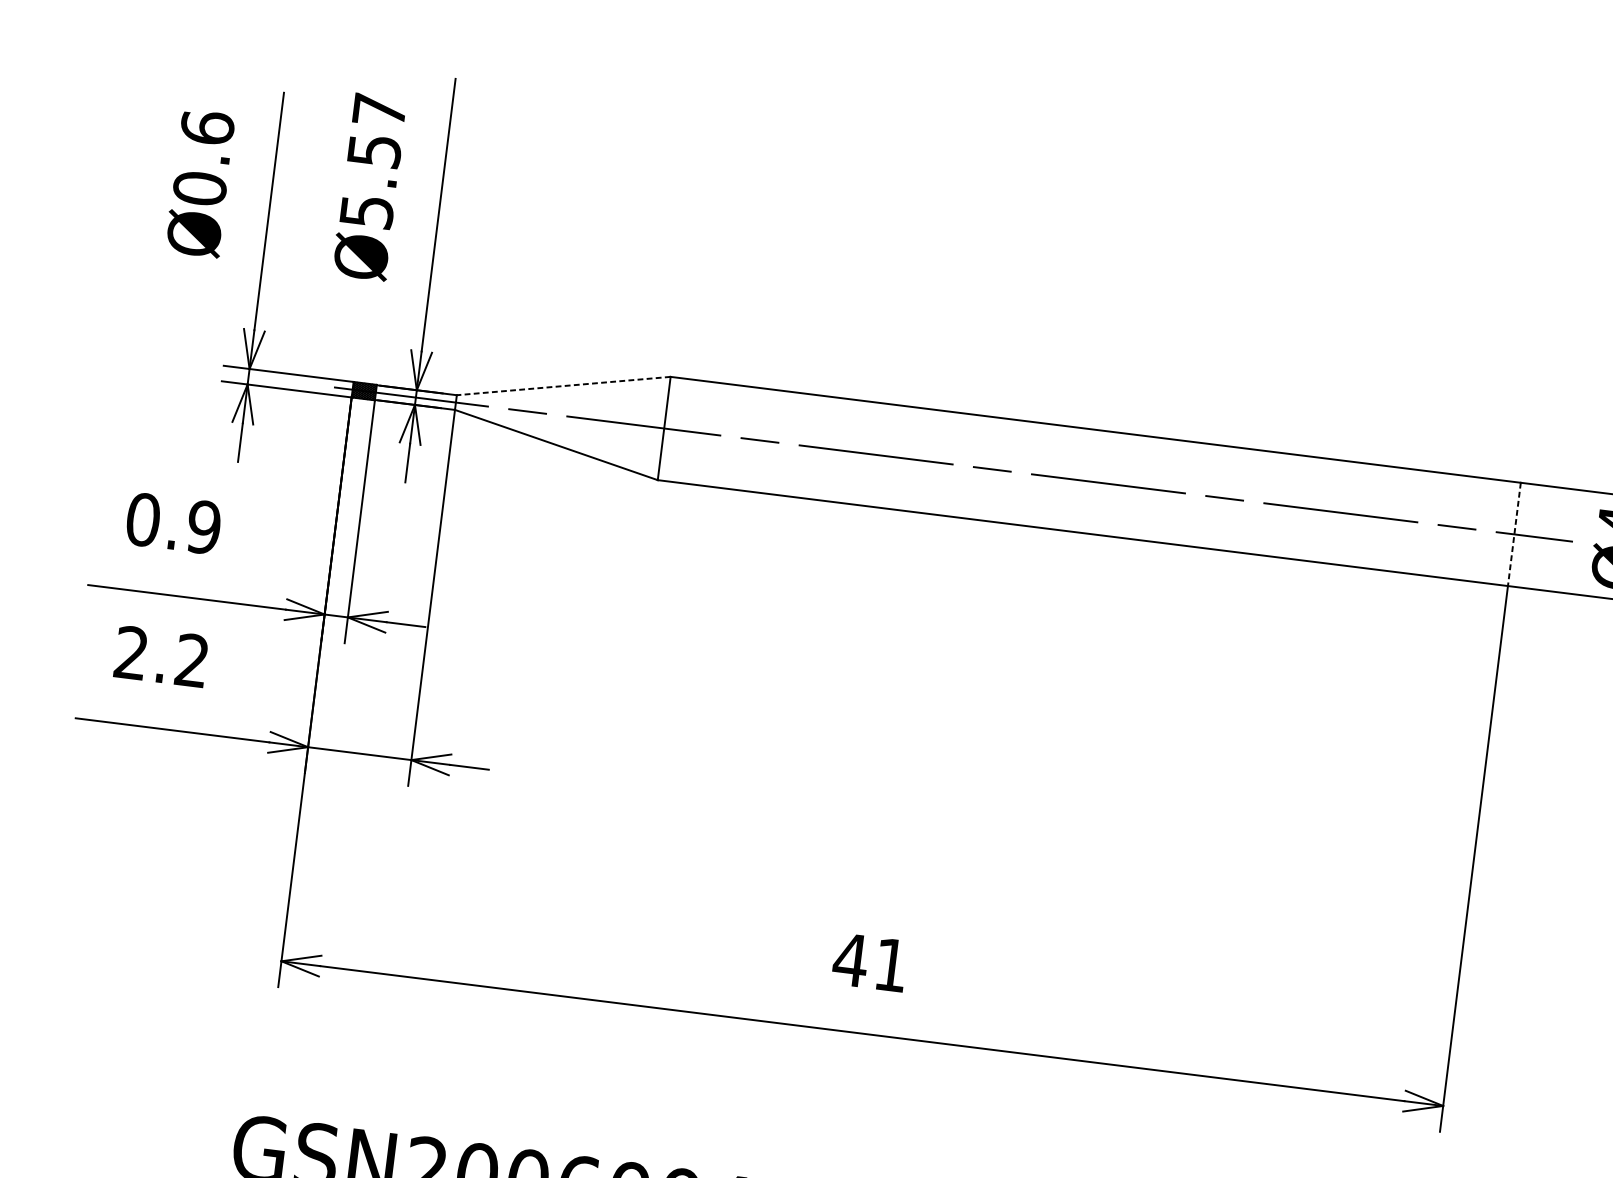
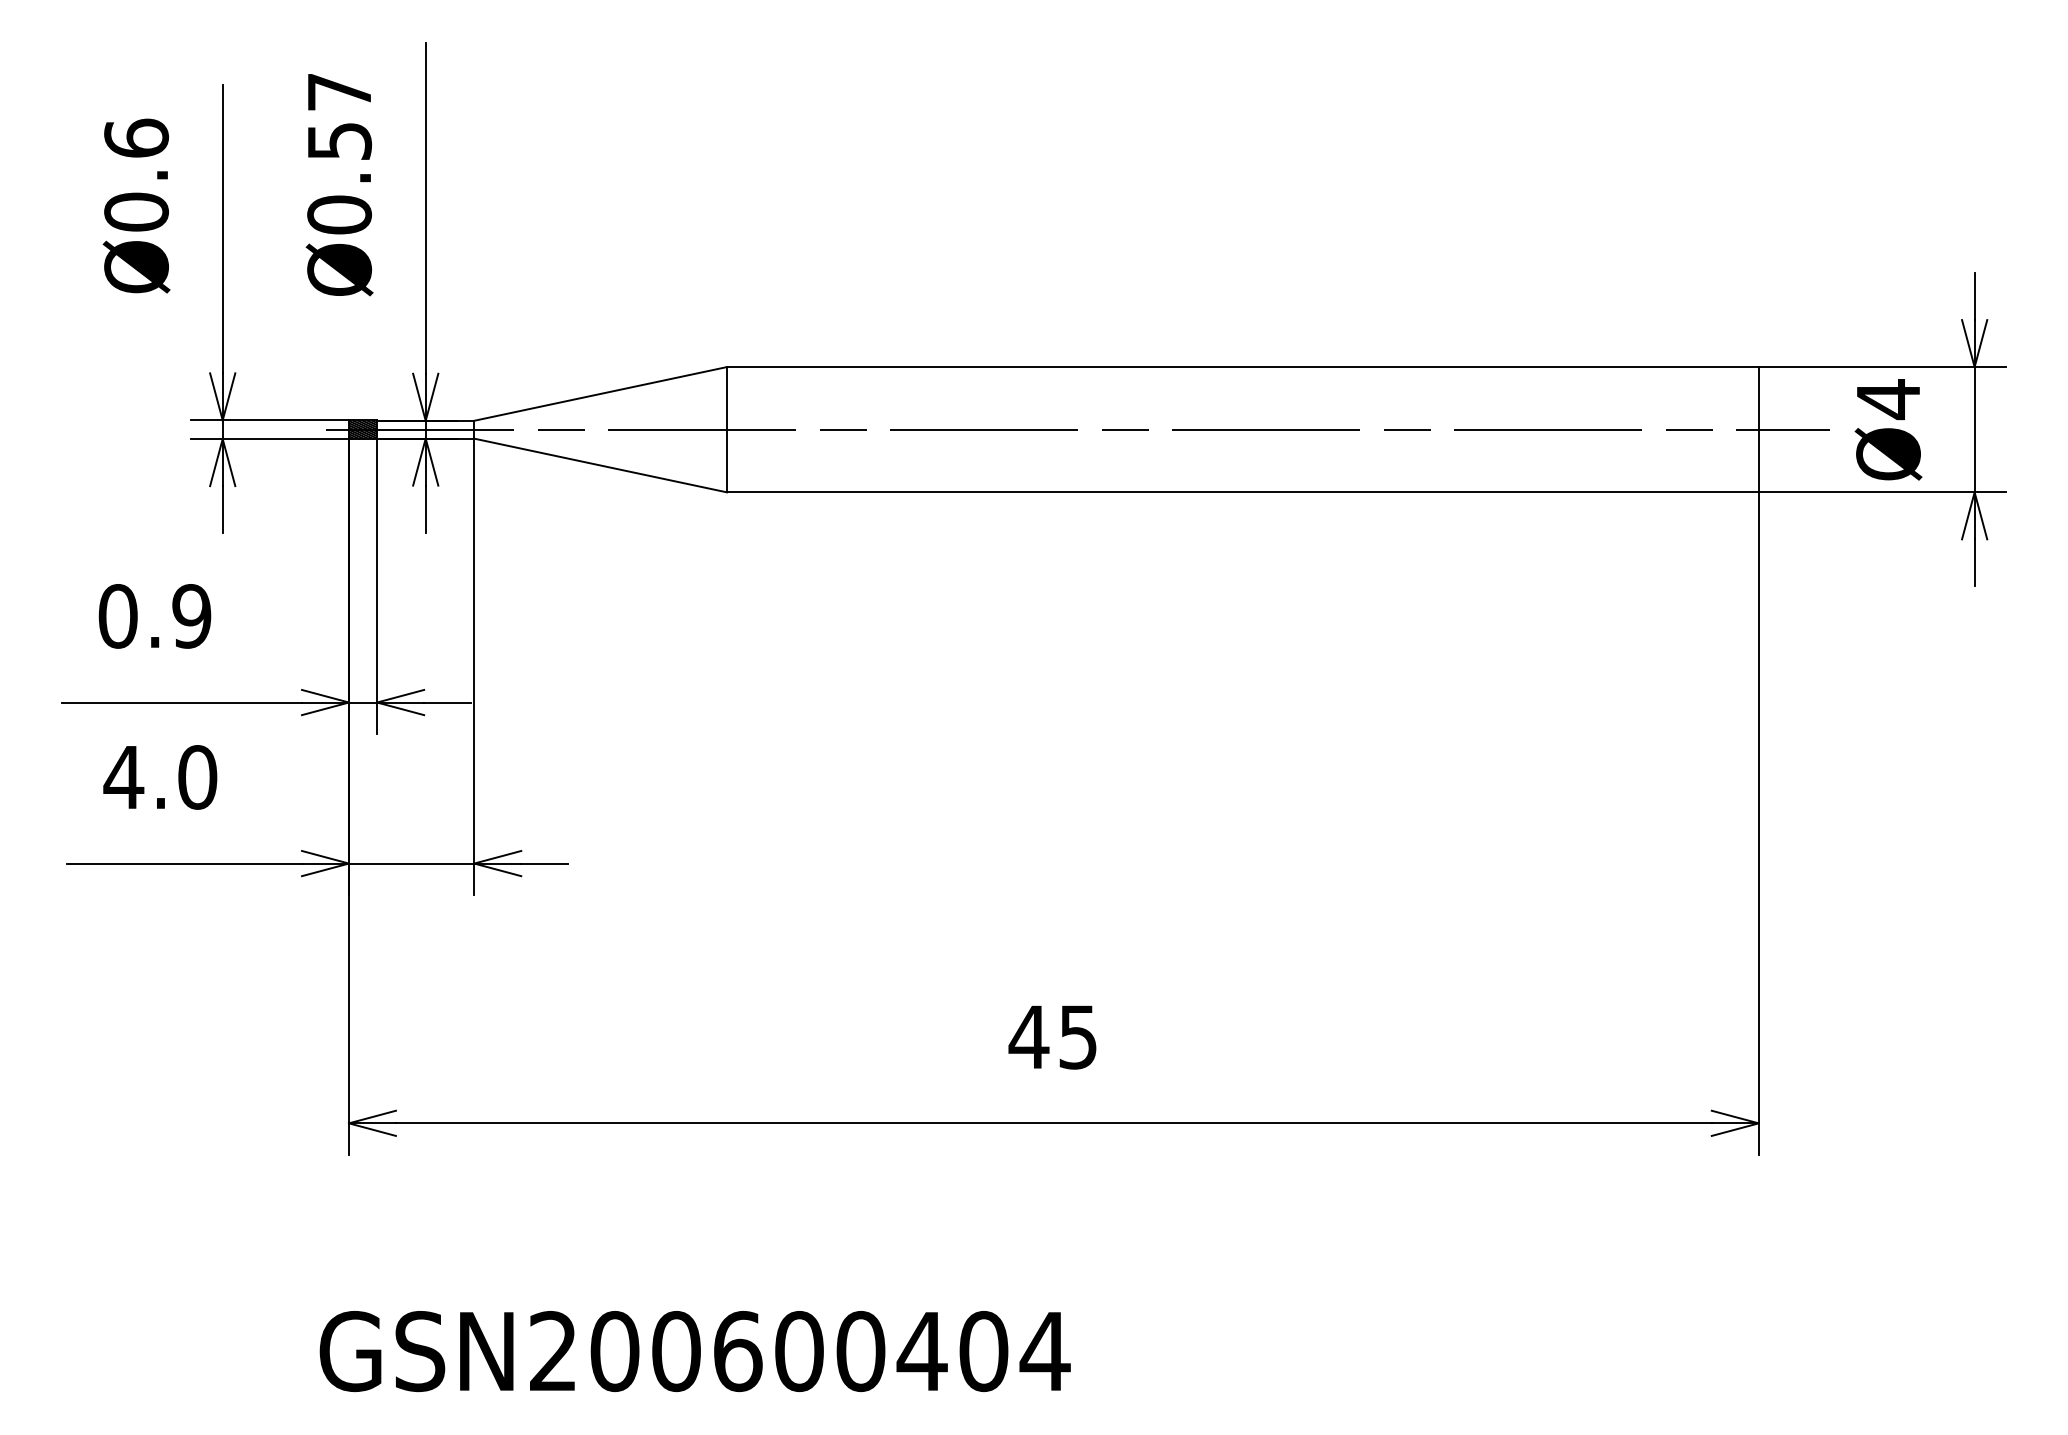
text: (366, 211) -> (339, 214), Ø5.57 -> Ø0.57
line: (563, 386) -> (600, 394), dashed -> solid
line: (1514, 534) -> (1758, 429), dashed -> solid
text: (161, 656) -> (160, 777), 2.2 -> 4.0
text: (890, 965) -> (1077, 1037), 41 -> 45

